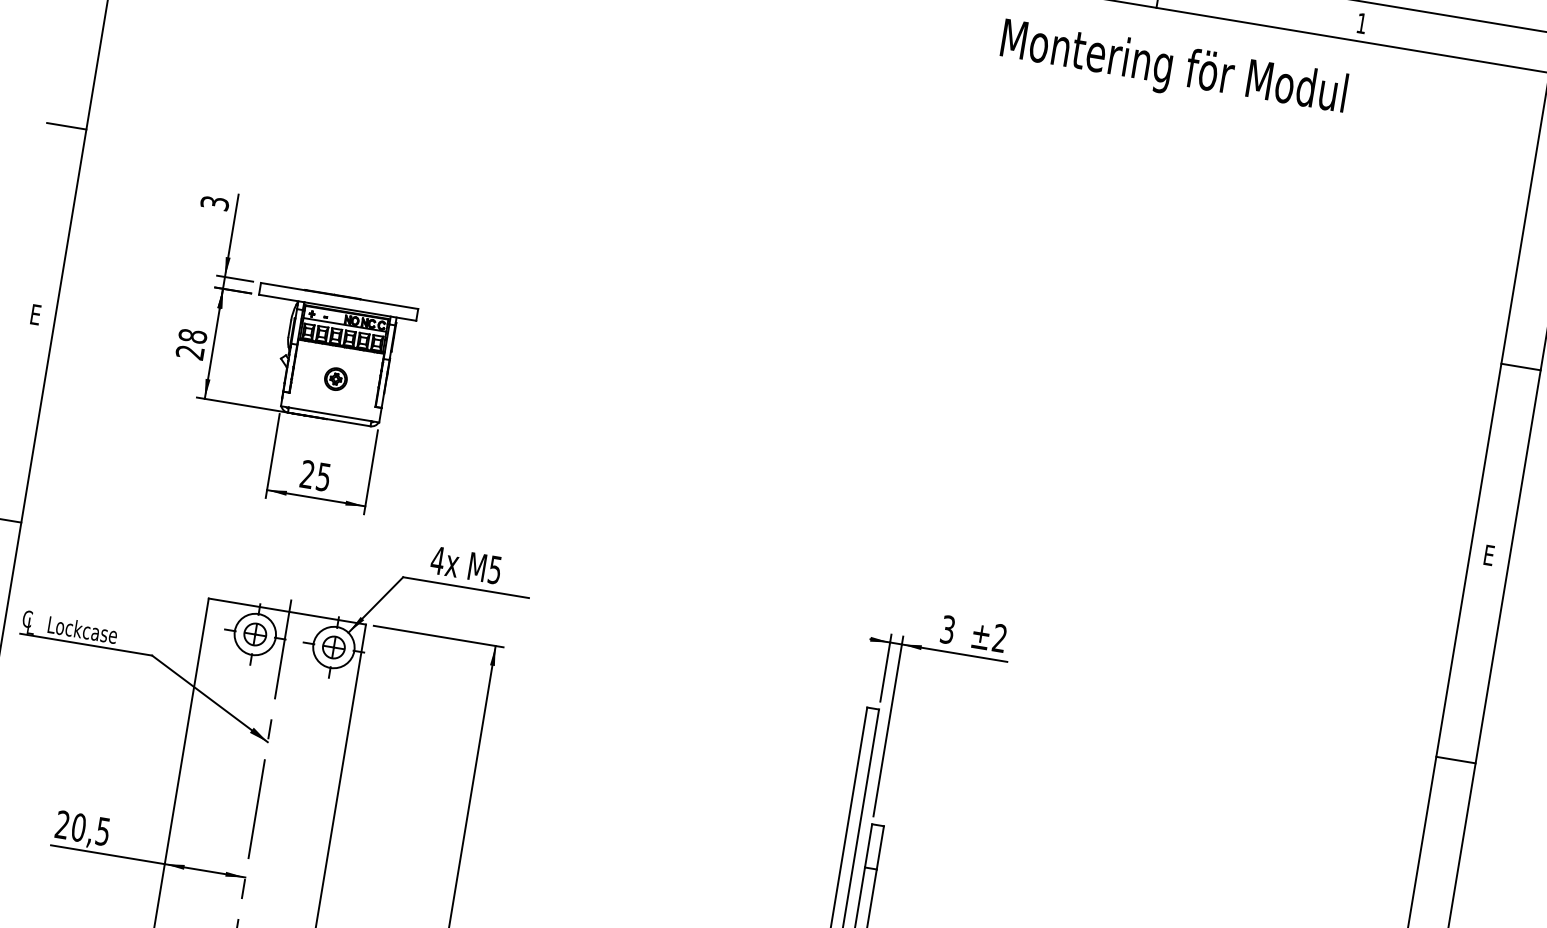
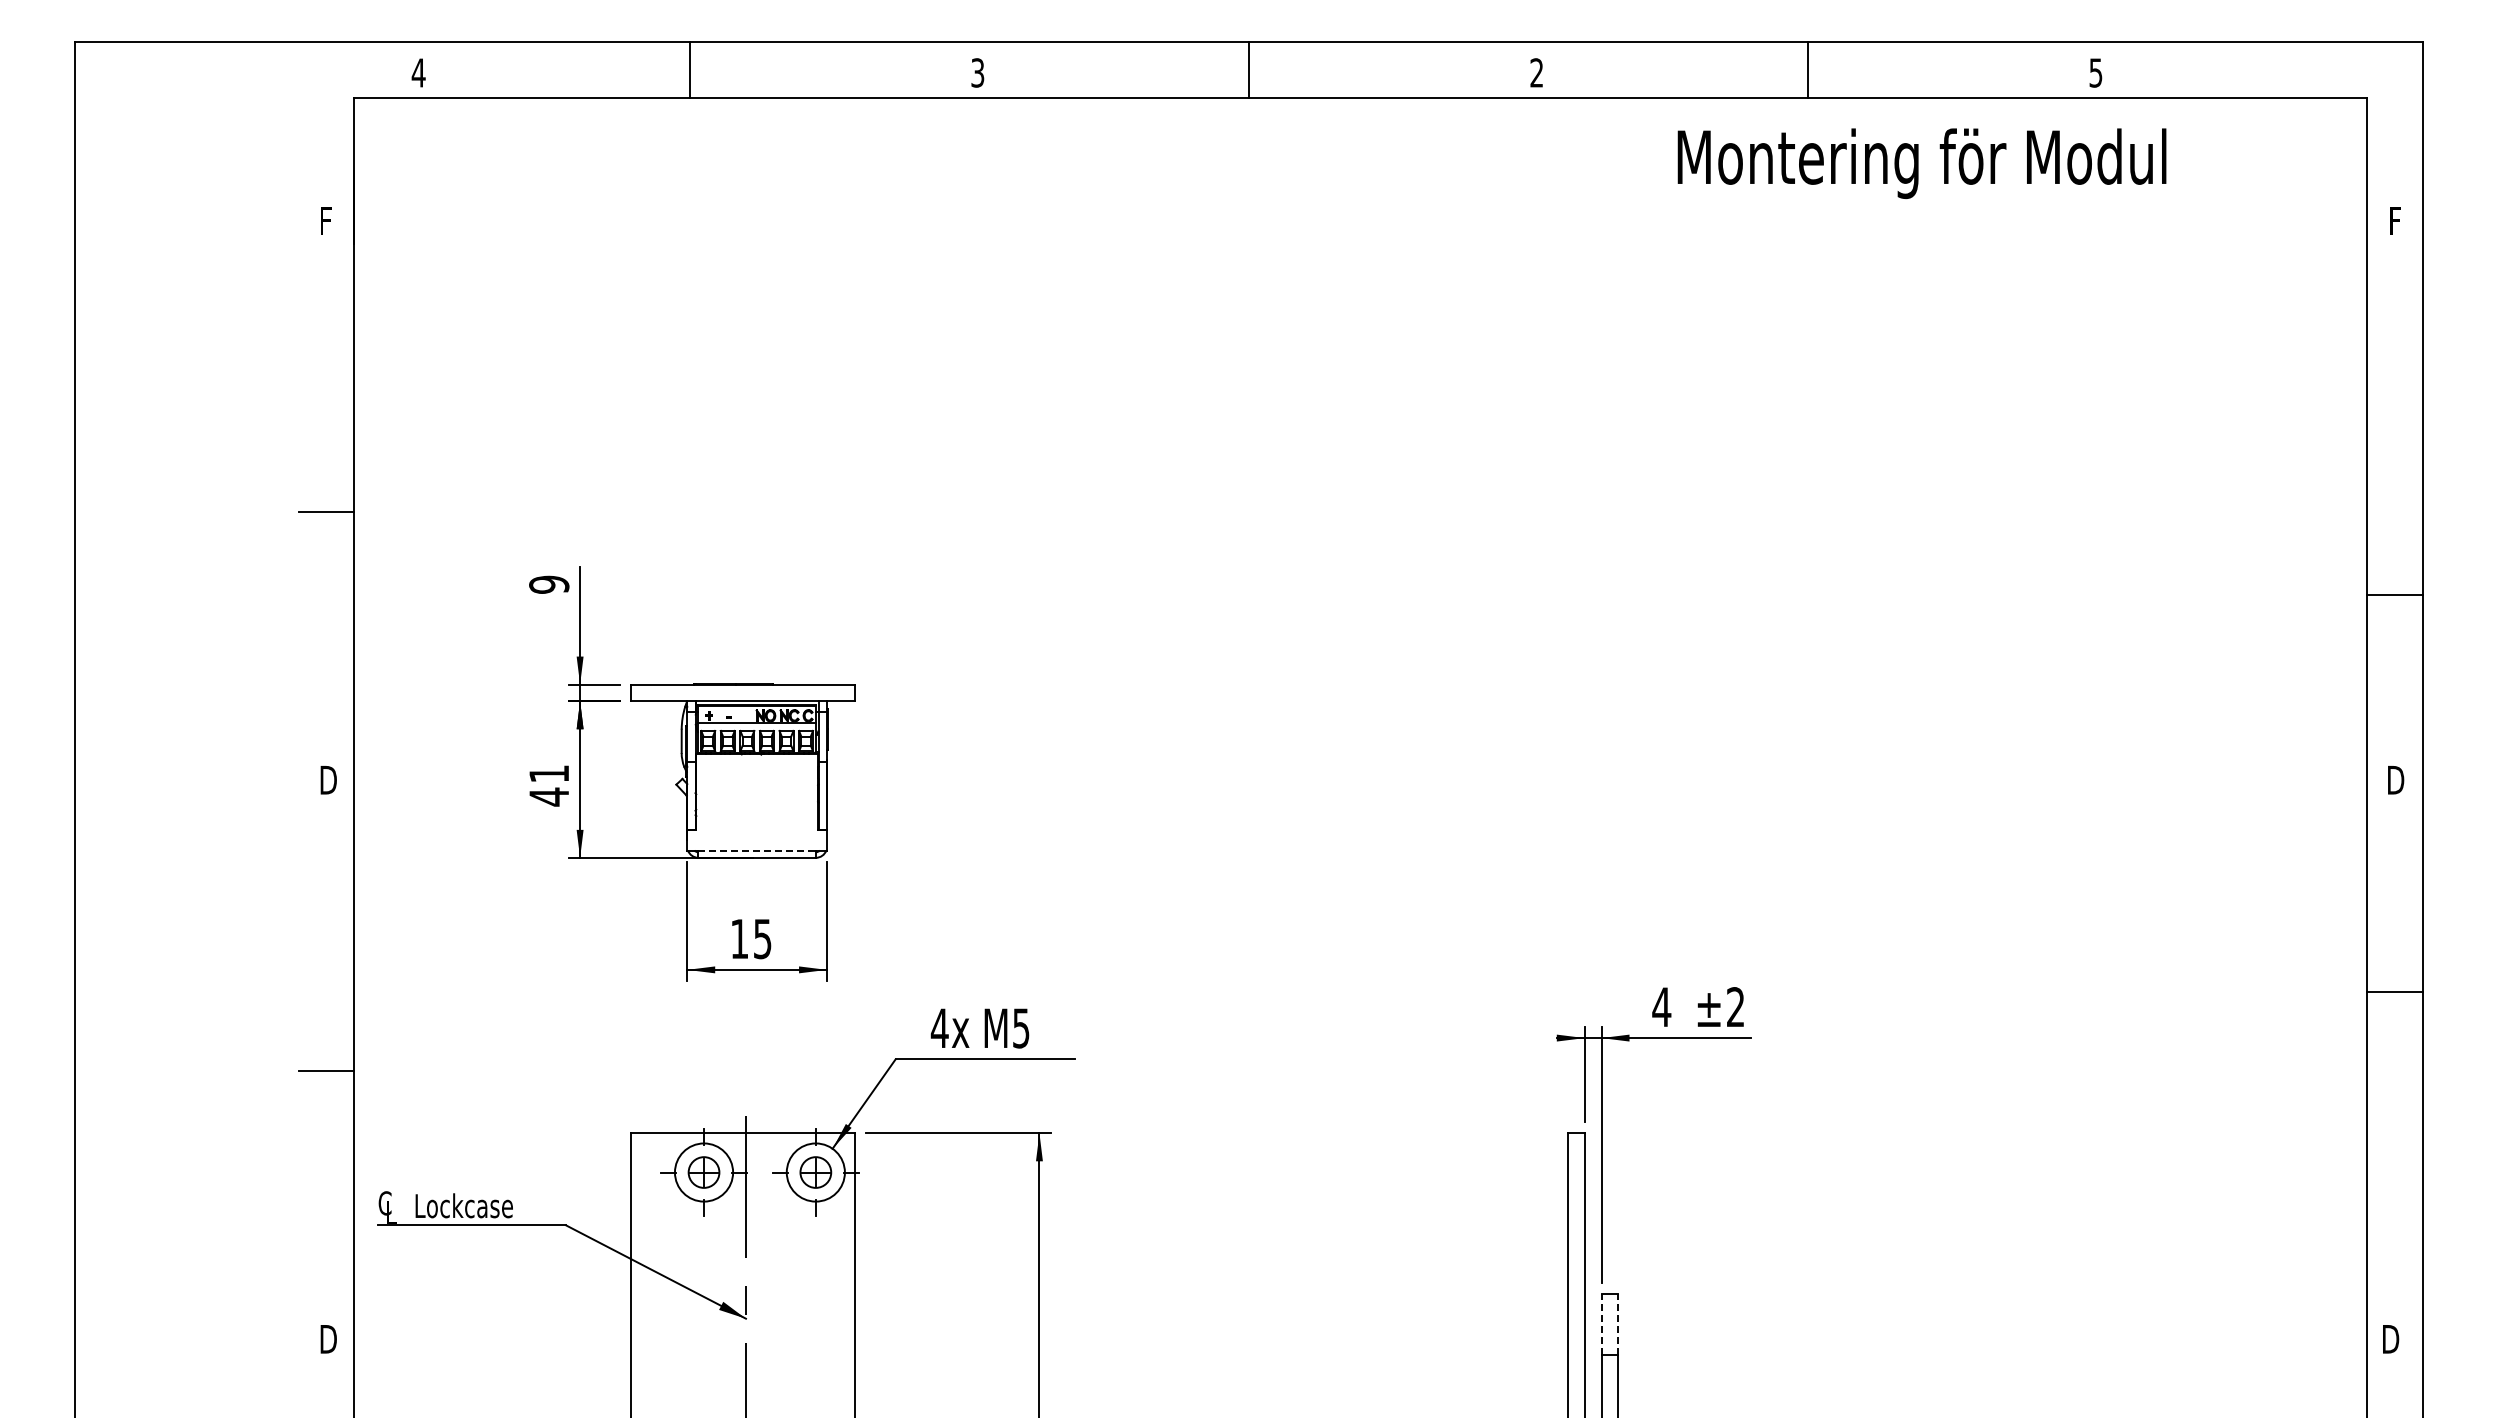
text: (1361, 23) -> (2095, 72), 1 -> 5
text: (1173, 69) -> (1921, 163), moved
text: (215, 203) -> (549, 584), 3 -> 9
text: (37, 314) -> (328, 779), E -> D
text: (191, 344) -> (549, 785), 28 -> 41
line: (1521, 367) -> (2395, 595), moved
part: (335, 379) -> (756, 800), removed
line: (330, 414) -> (757, 850), solid -> dashed
text: (307, 474) -> (739, 938), 25 -> 15
text: (1490, 555) -> (2396, 779), E -> D
text: (947, 629) -> (1661, 1007), 3 -> 4
line: (1456, 760) -> (2395, 992), moved
line: (868, 845) -> (1601, 1324), solid -> dashed
line: (880, 847) -> (1618, 1324), solid -> dashed

